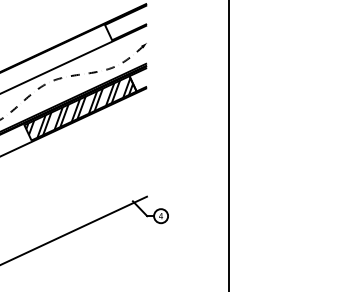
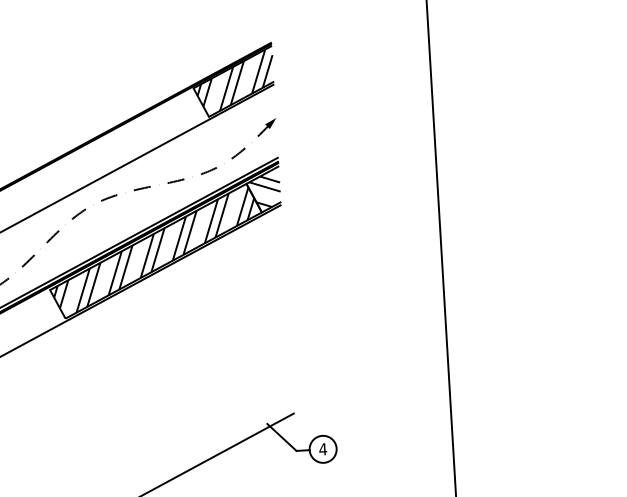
hatch: (126, 22) -> (234, 81), added
hatch: (139, 80) -> (266, 191), added

